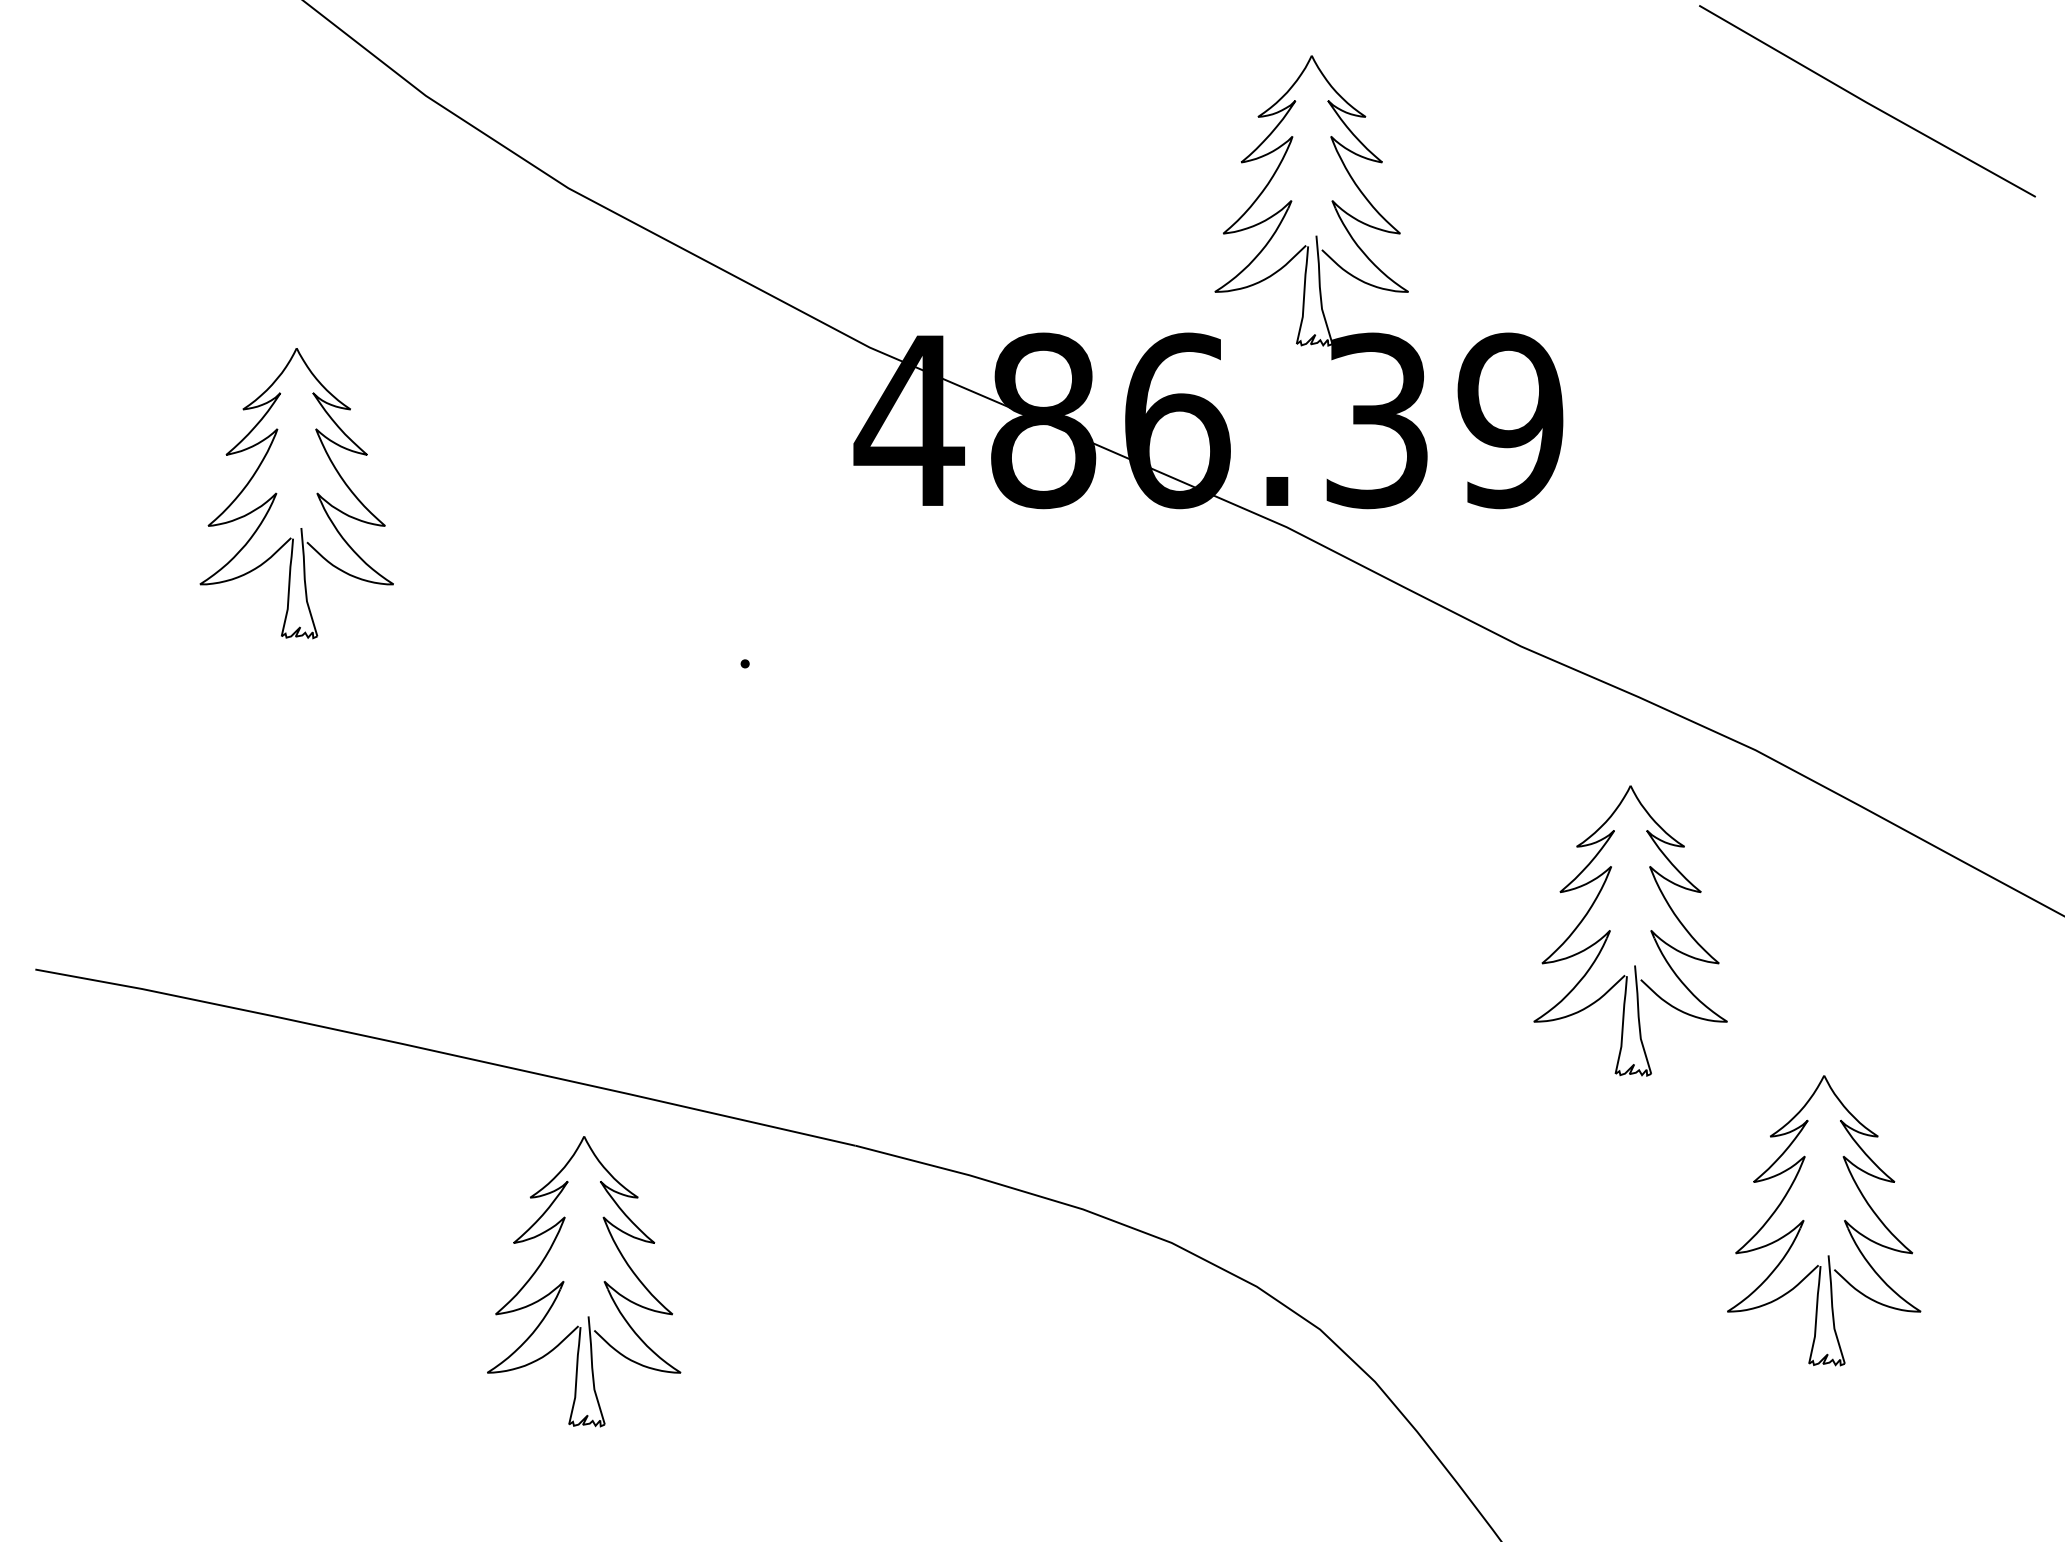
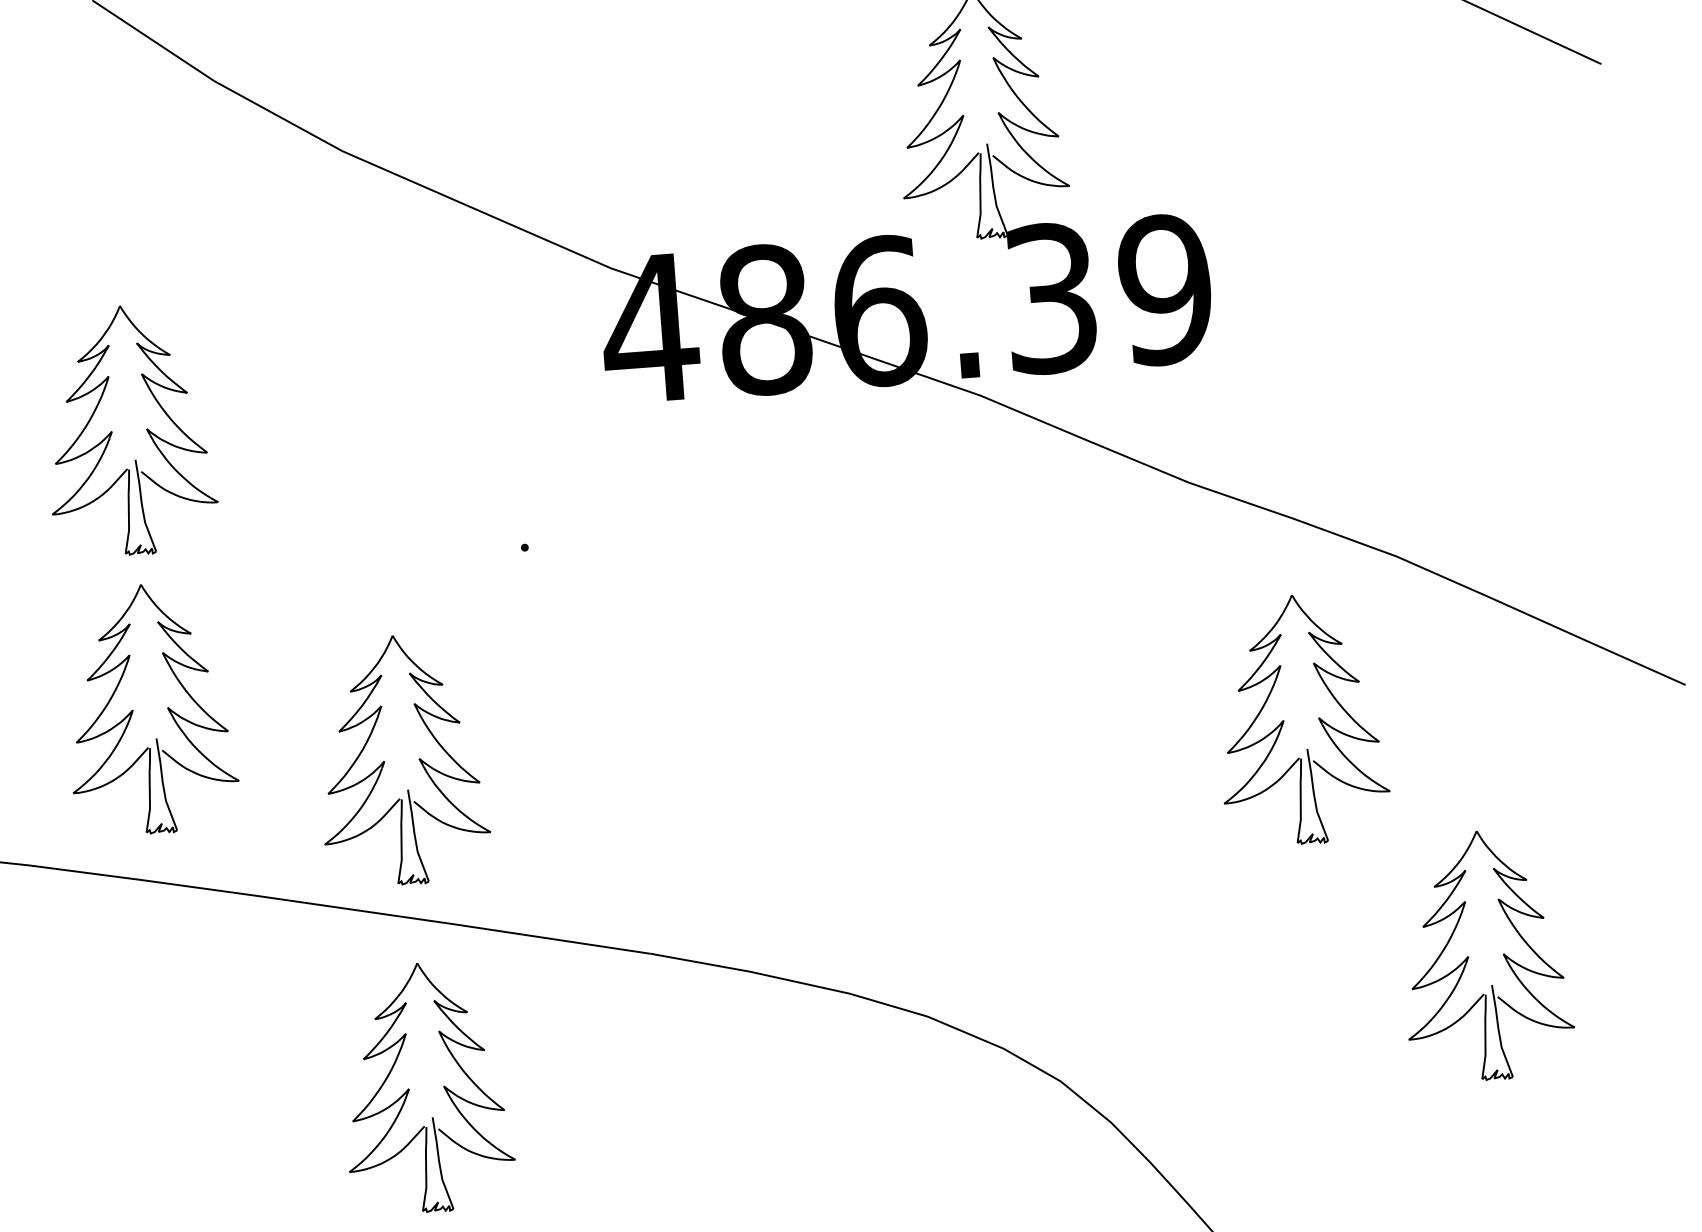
part: (277, 818) -> (133, 710), added
part: (603, 899) -> (418, 758), added

